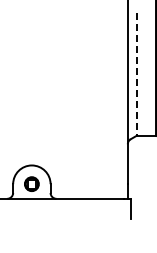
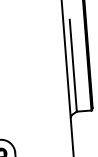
line: (136, 74) -> (73, 65), dashed -> solid

